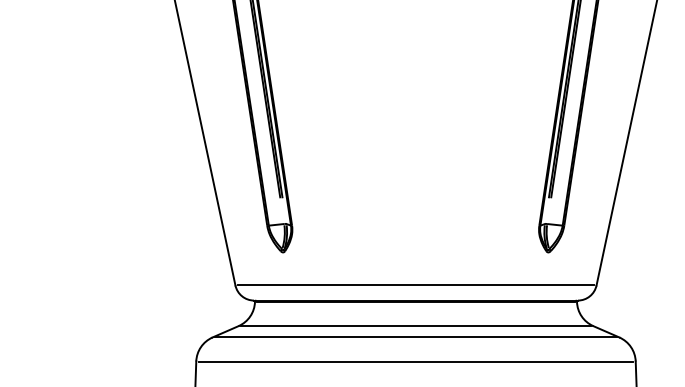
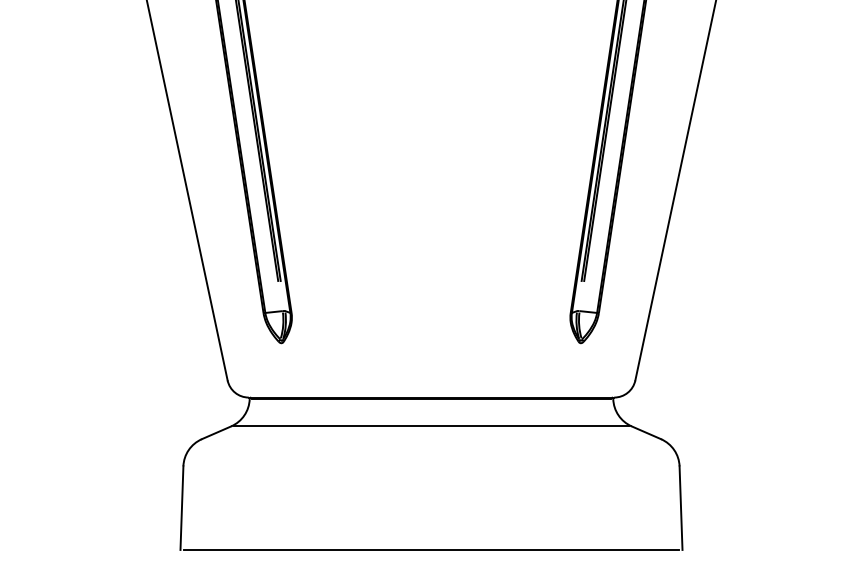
line: (416, 285) -> (431, 380), removed
line: (416, 337) -> (431, 439), removed
line: (416, 361) -> (431, 466), removed

